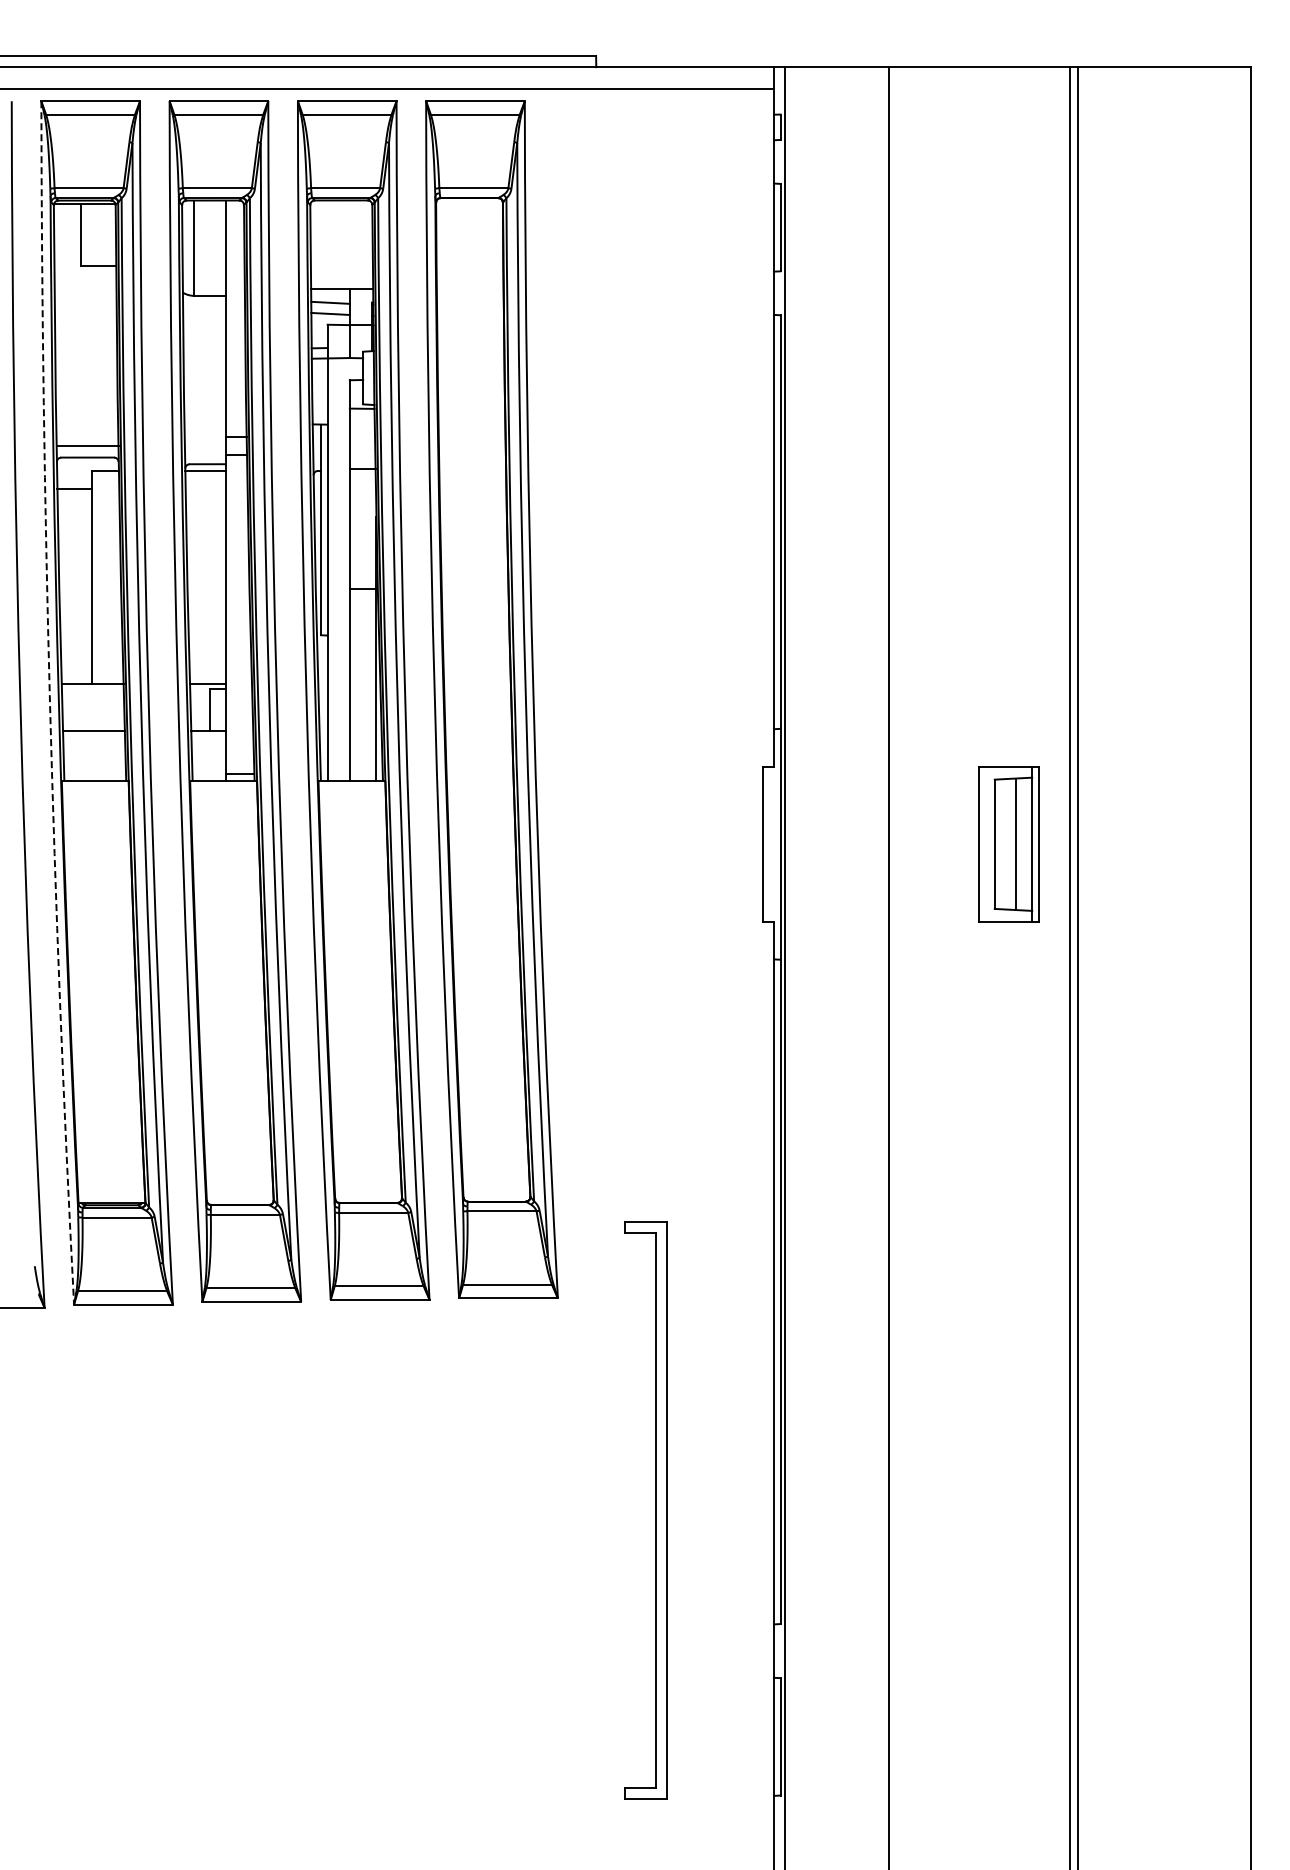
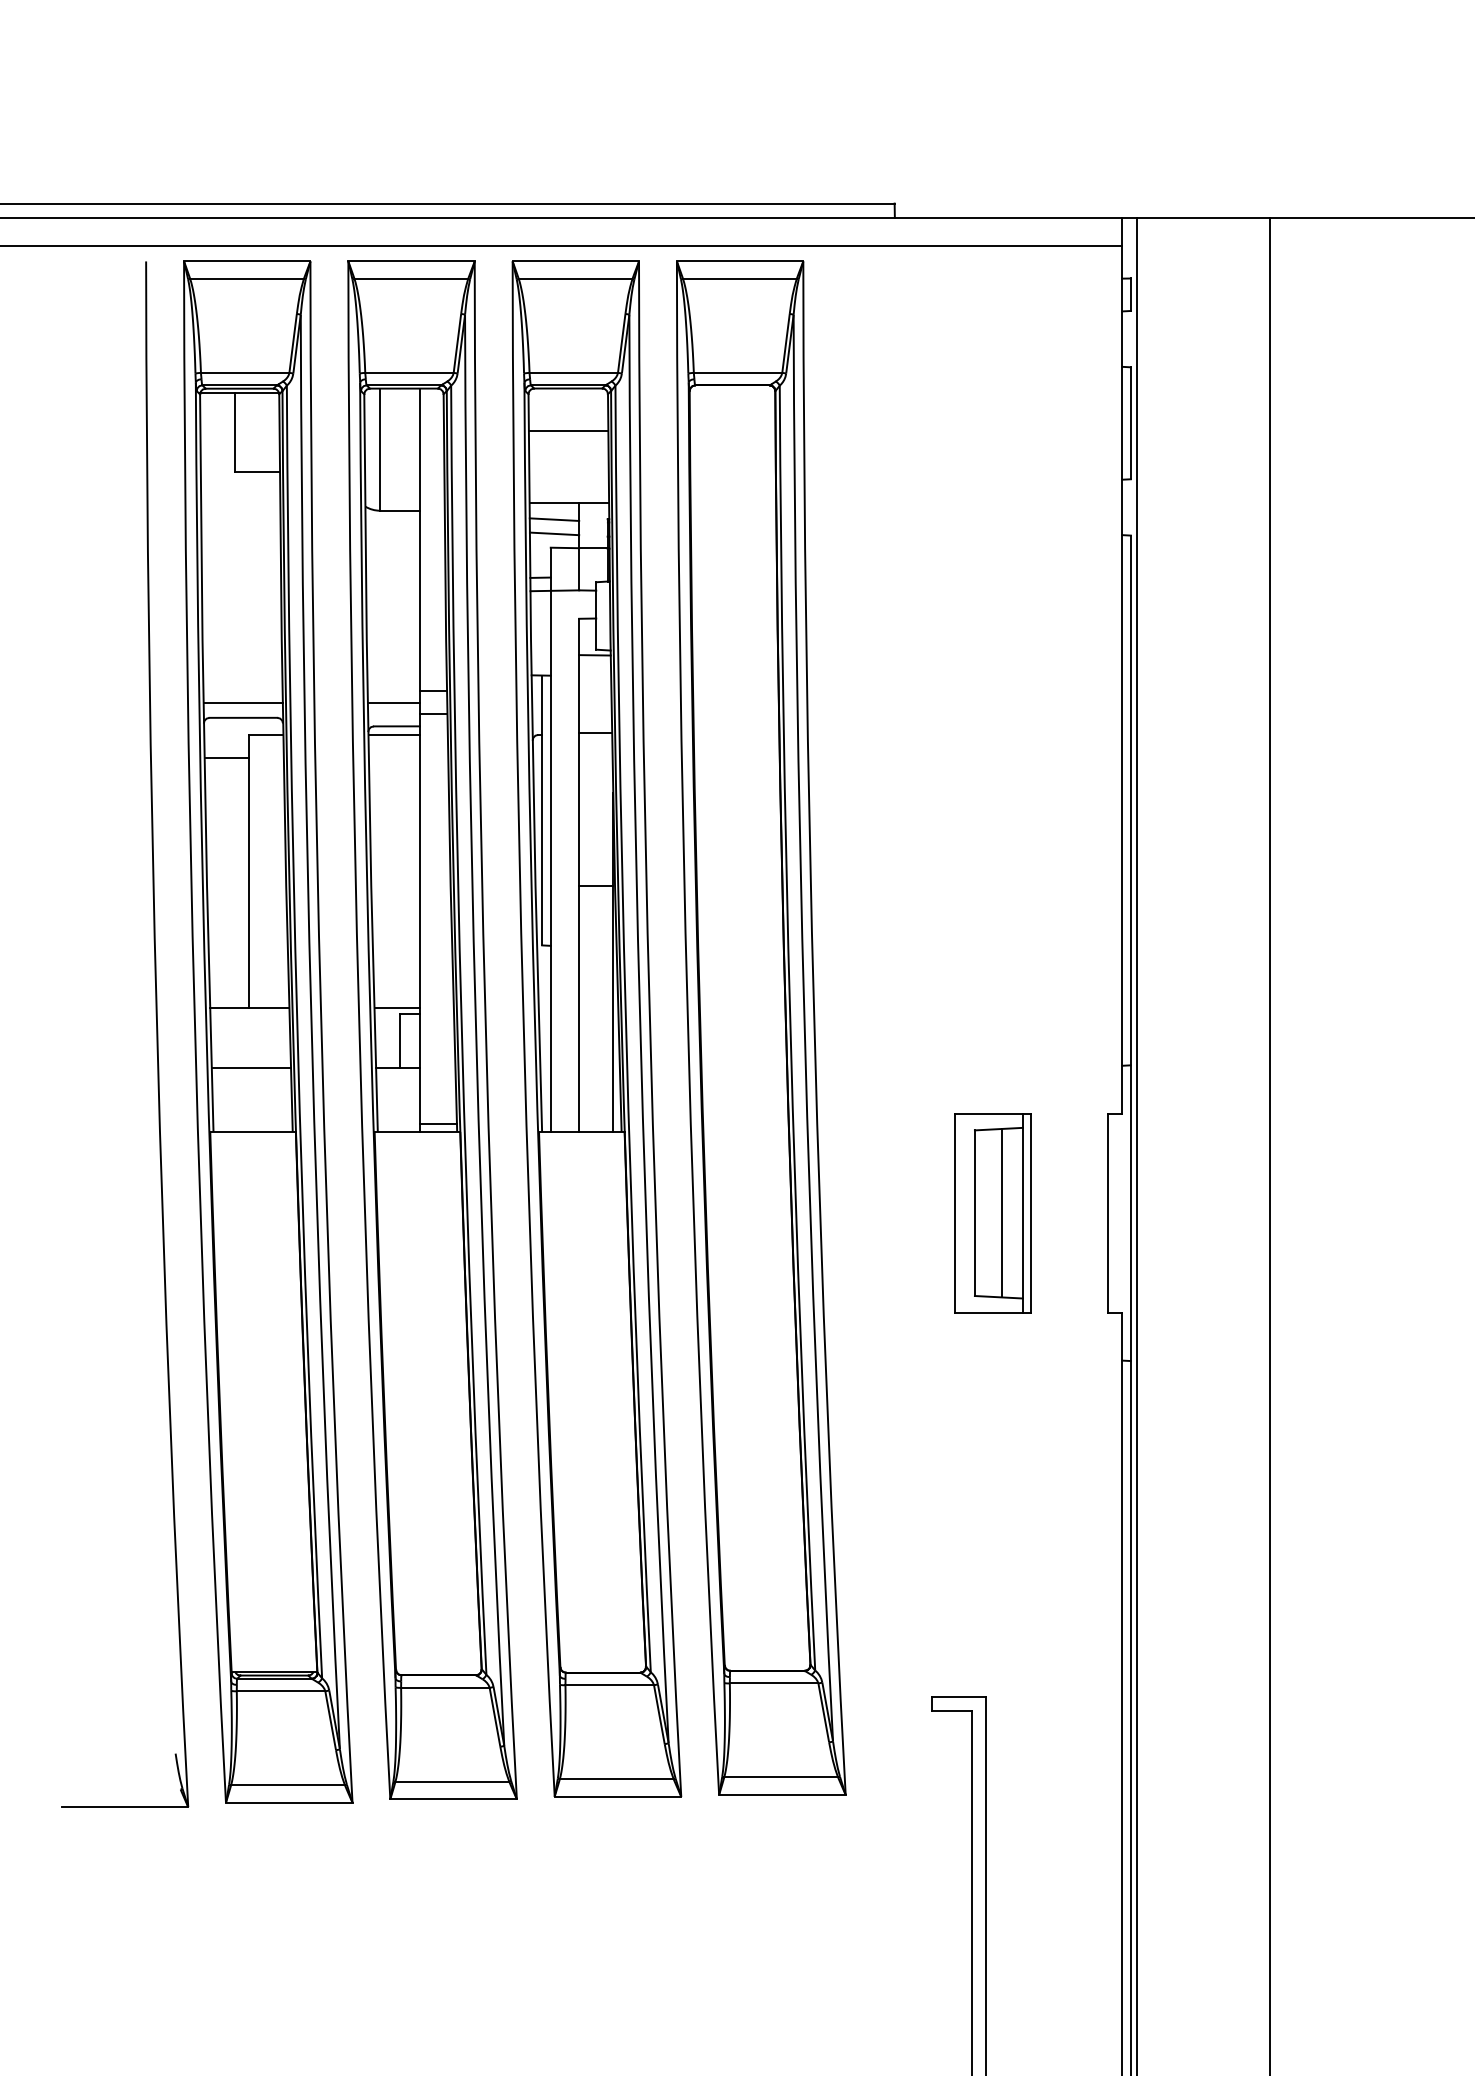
line: (341, 233) -> (568, 430), added
line: (204, 445) -> (393, 702), added
arc: (50, 703) -> (195, 1032), dashed -> solid
part: (1008, 844) -> (992, 1213), moved

